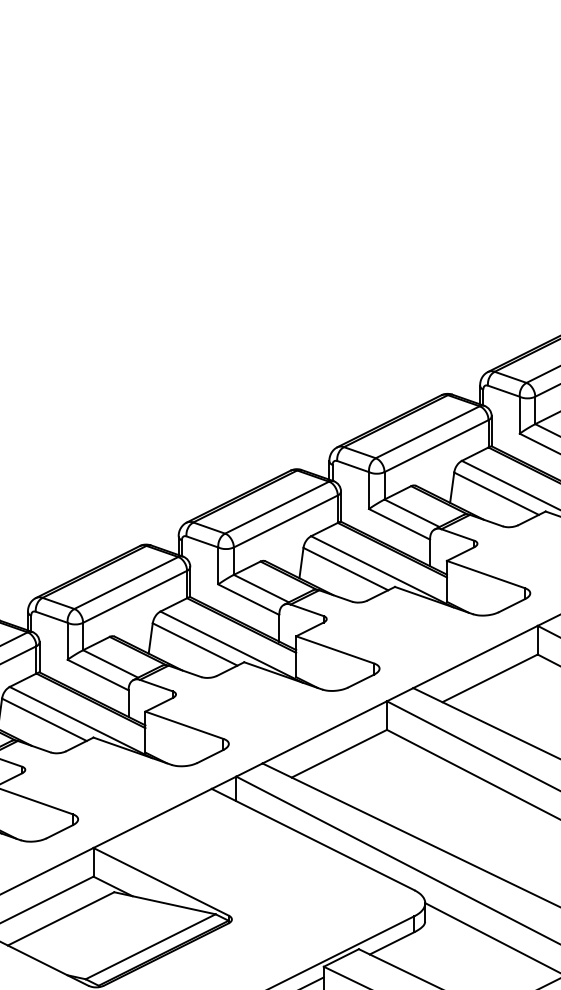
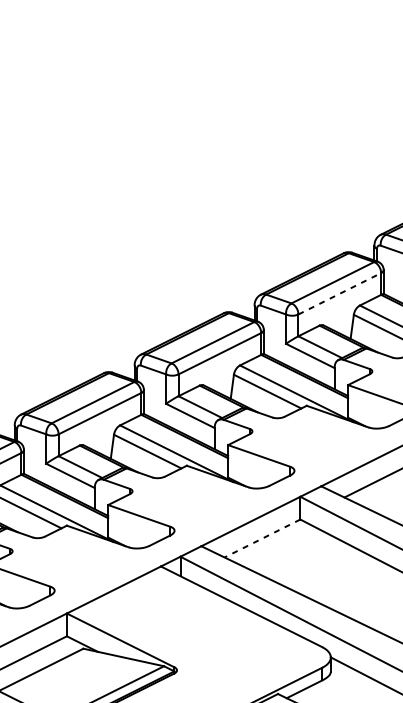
line: (436, 445) -> (339, 293), solid -> dashed
line: (338, 753) -> (261, 538), solid -> dashed

